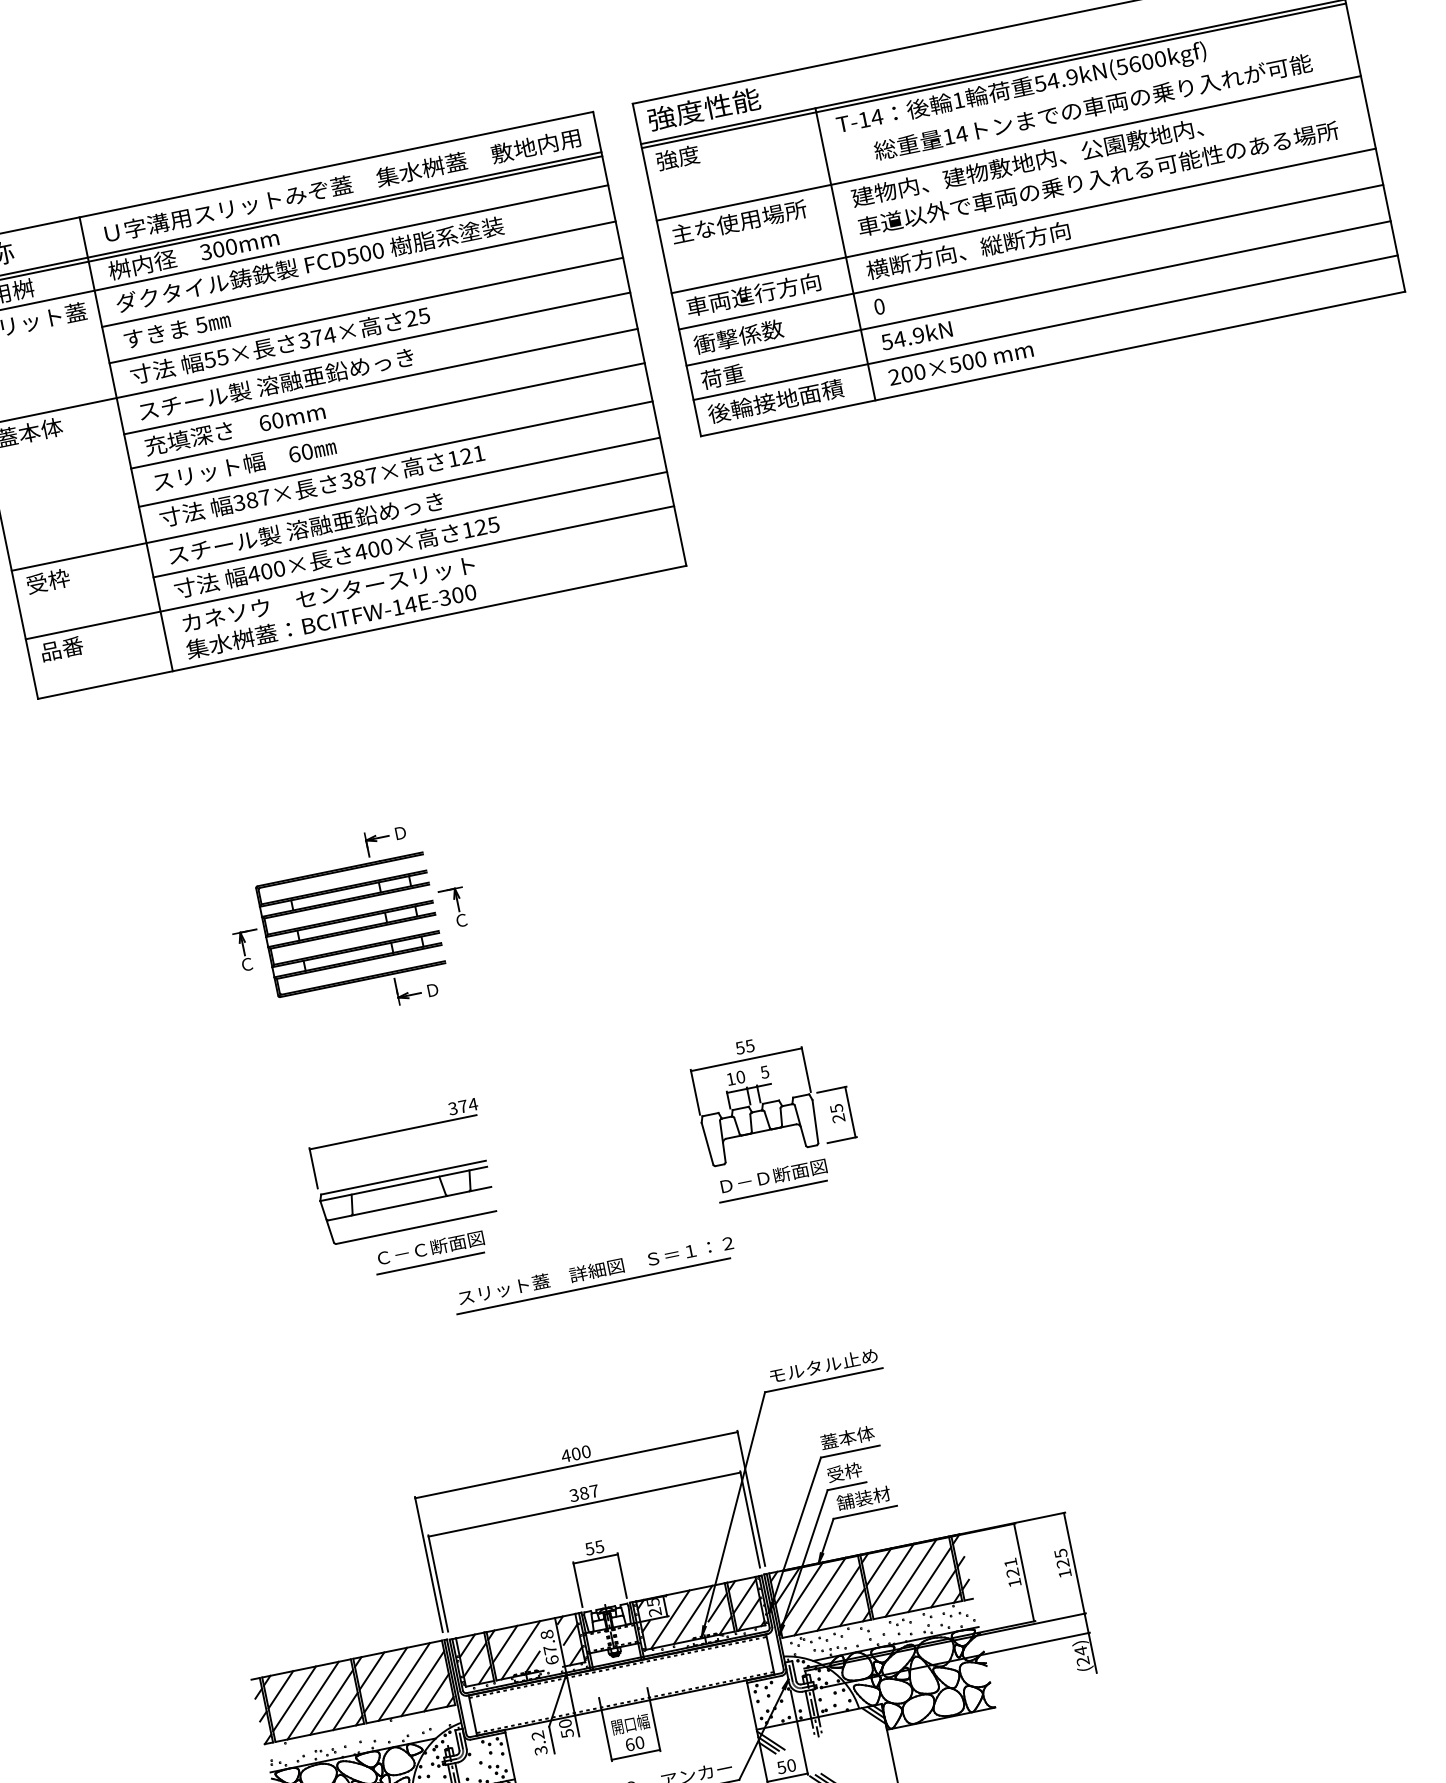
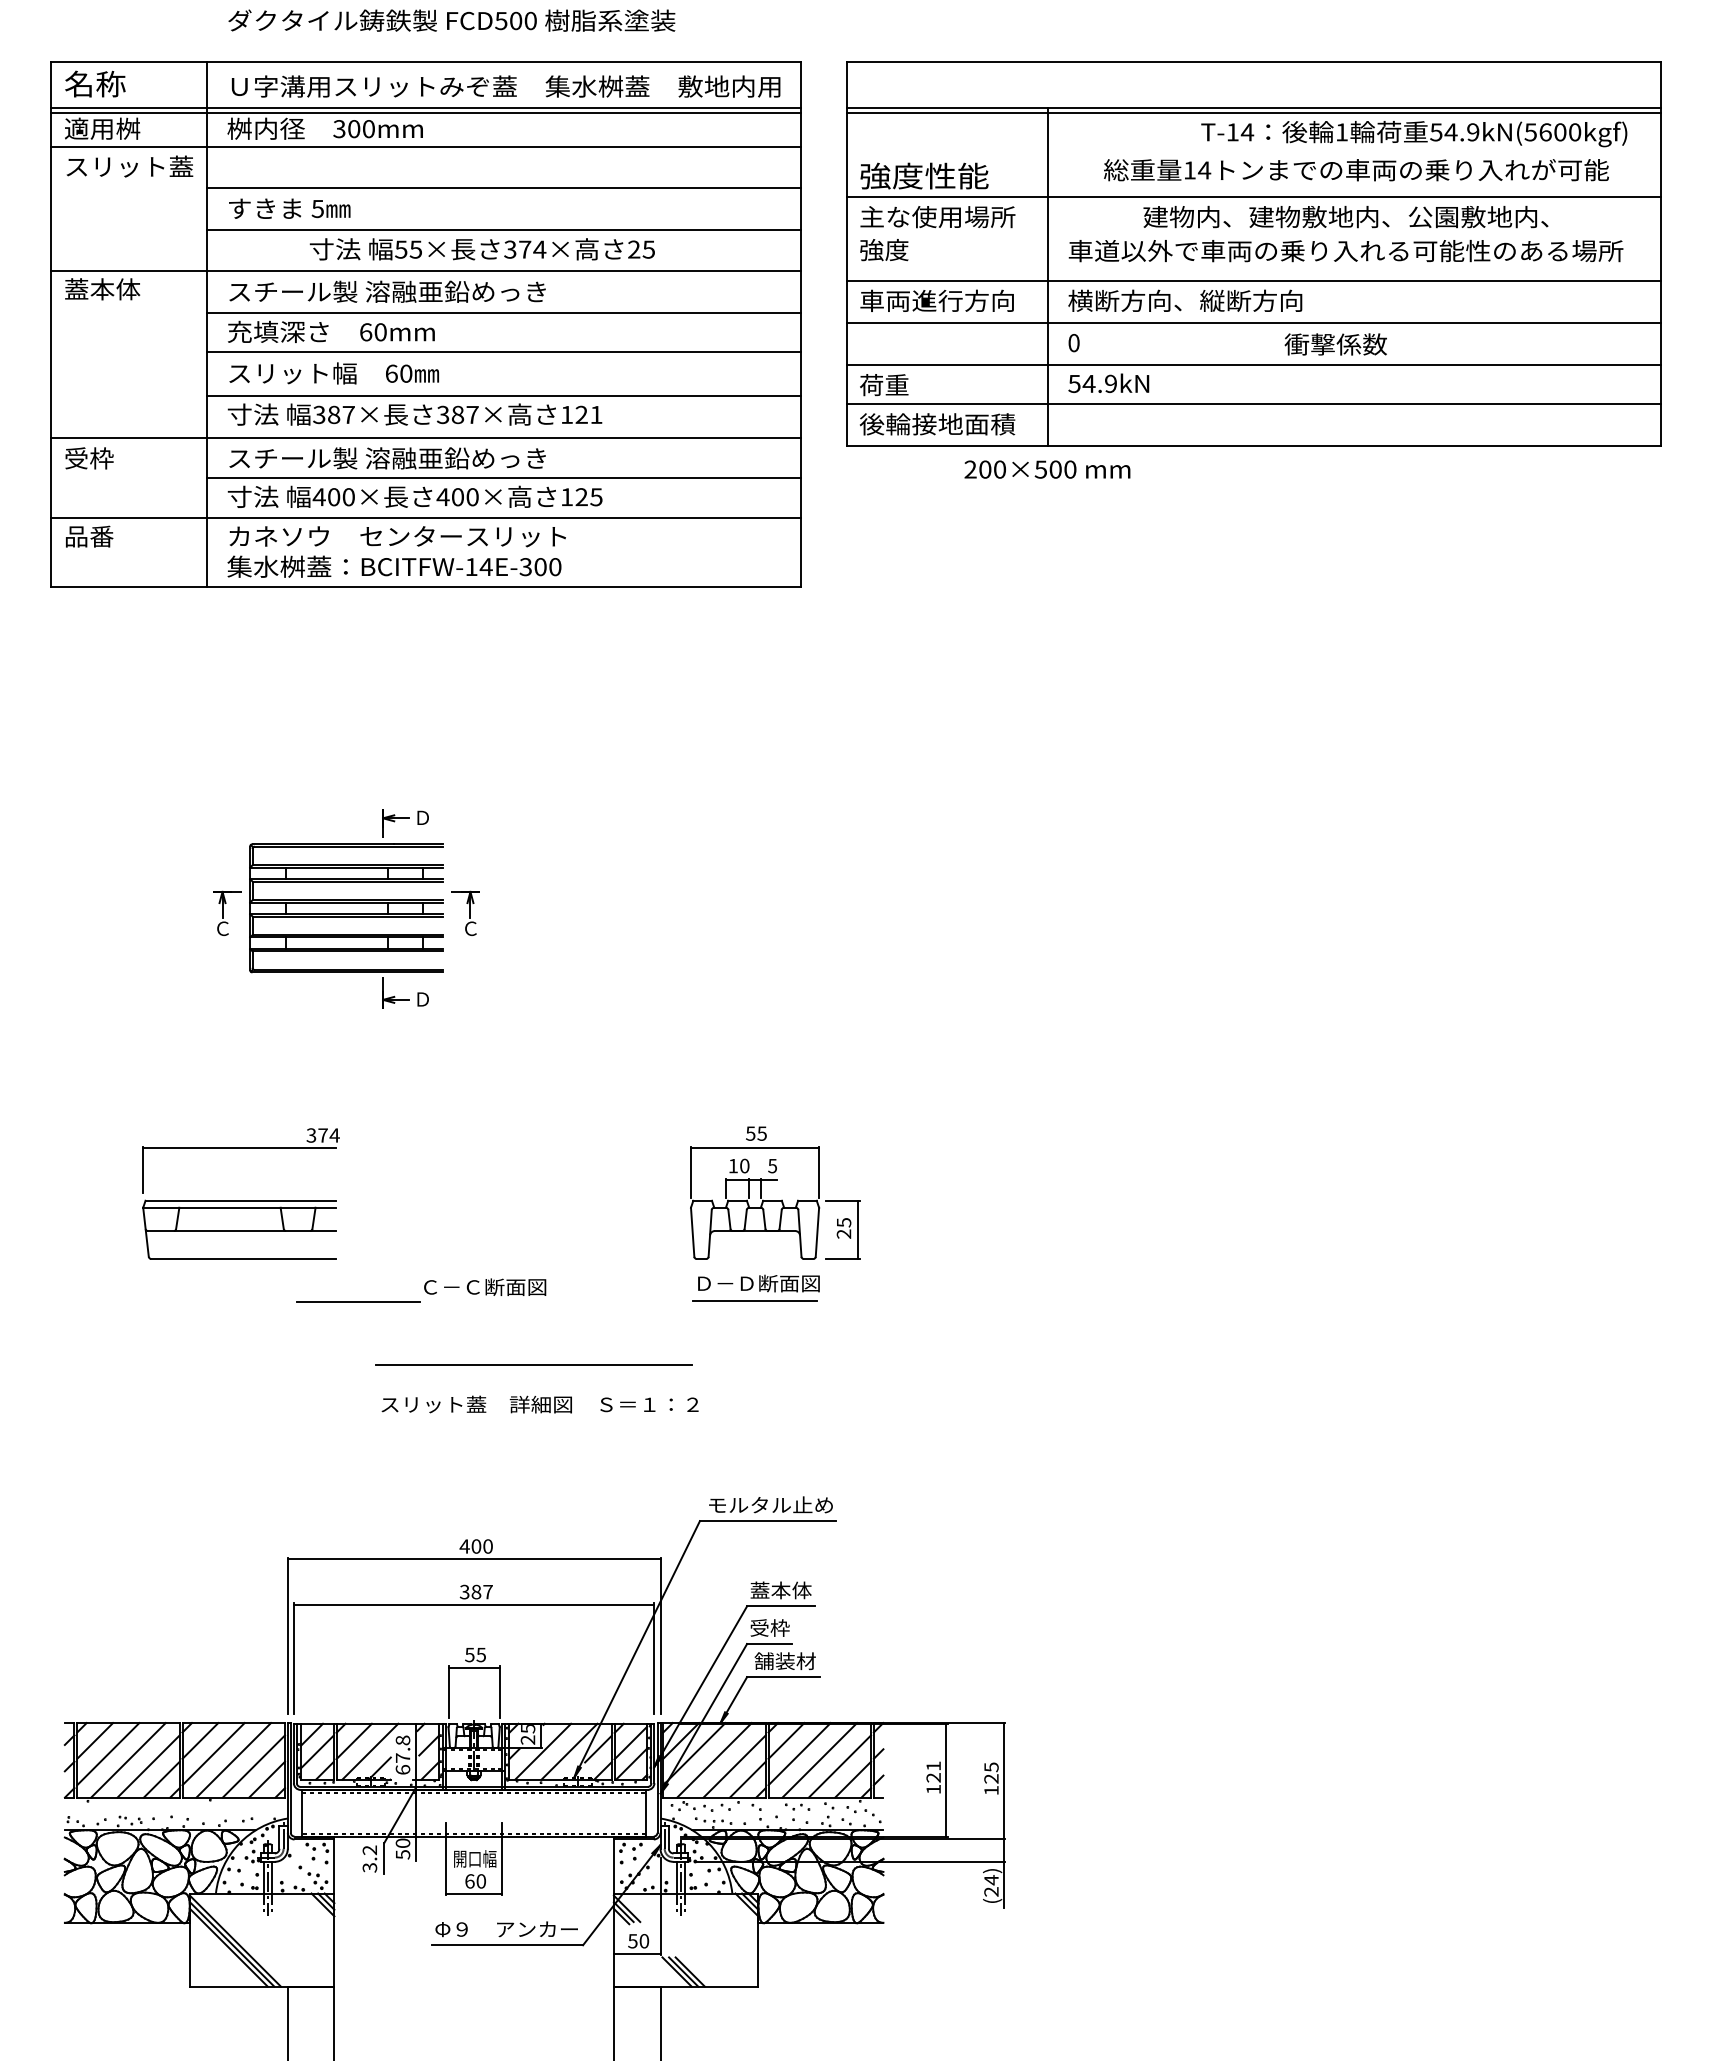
text: (1021, 89) -> (1414, 134), moved
text: (704, 108) -> (924, 175), moved
text: (678, 158) -> (884, 250), moved
text: (1027, 163) -> (1345, 217), moved
text: (309, 264) -> (451, 20), moved
text: (738, 337) -> (1335, 344), moved
text: (279, 345) -> (481, 249), moved
text: (960, 363) -> (1047, 469), moved
part: (403, 1177) -> (240, 1200), moved
text: (431, 1247) -> (485, 1286), moved
text: (595, 1270) -> (539, 1404), moved

